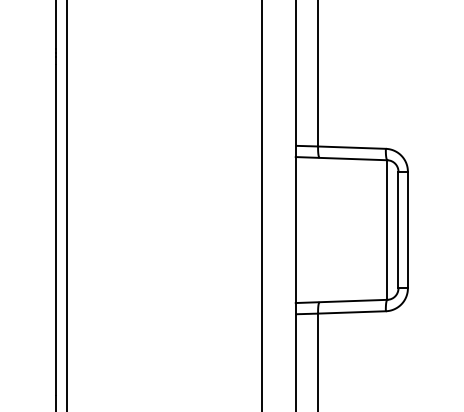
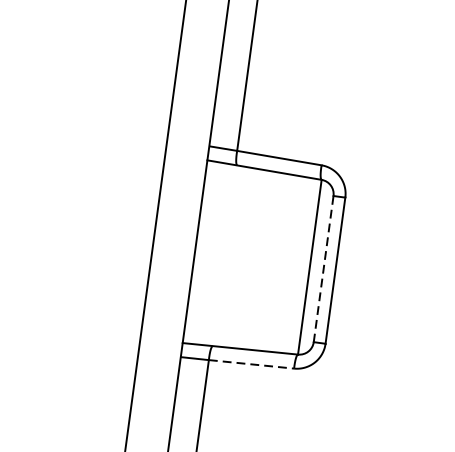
line: (398, 230) -> (323, 269), solid -> dashed
line: (351, 312) -> (250, 364), solid -> dashed

